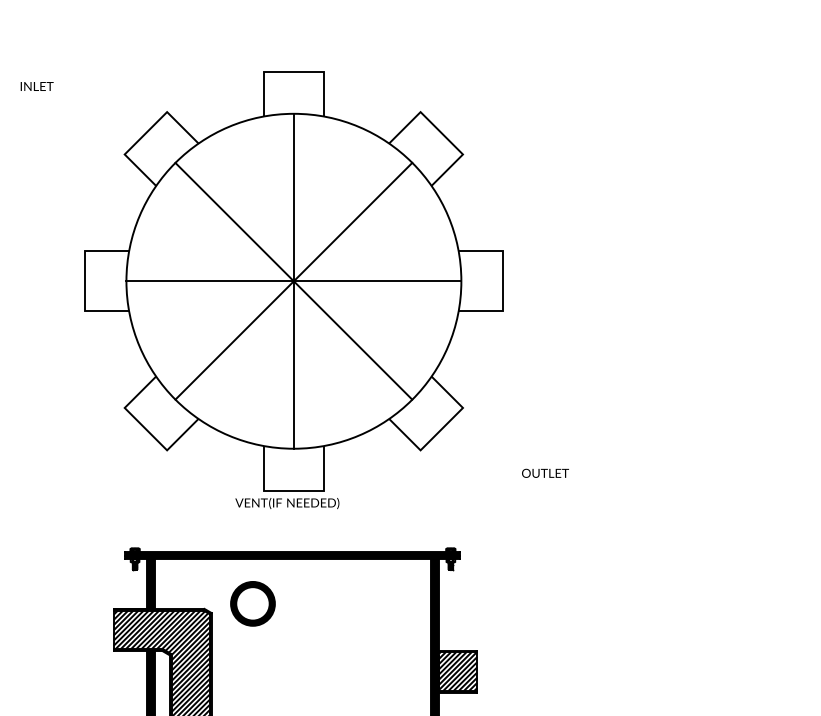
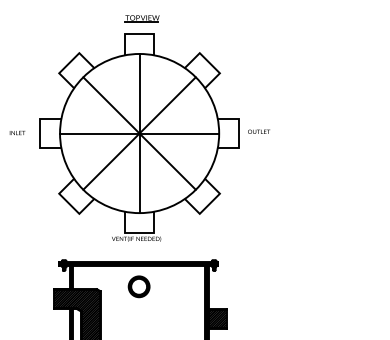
part: (297, 39) -> (141, 18), added
text: (36, 85) -> (17, 132), moved
text: (544, 472) -> (258, 131), moved
part: (251, 603) -> (138, 286), moved

